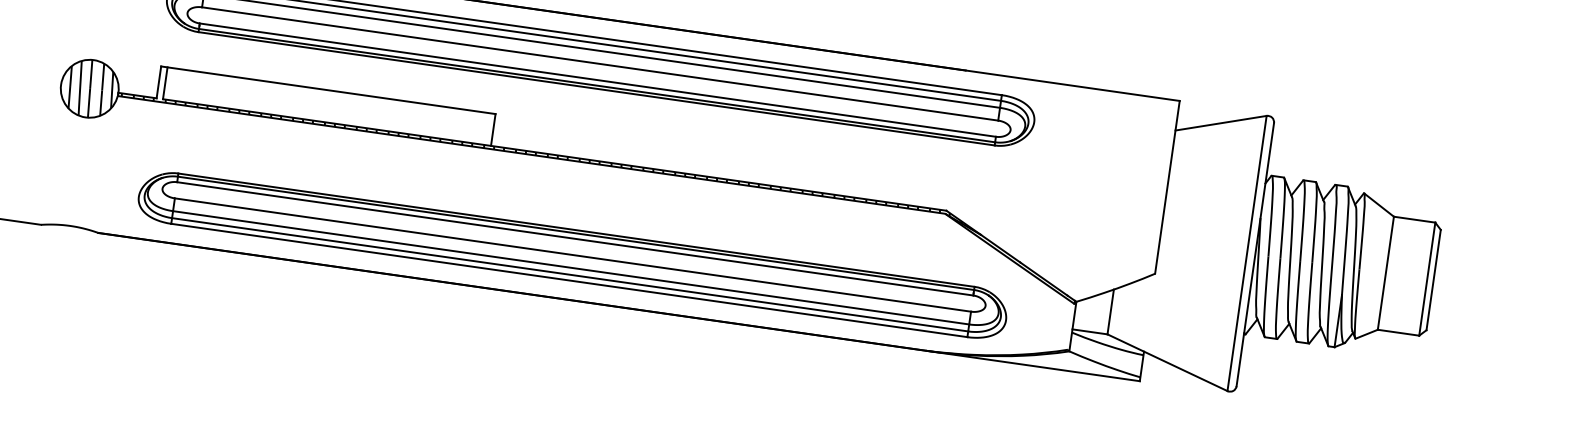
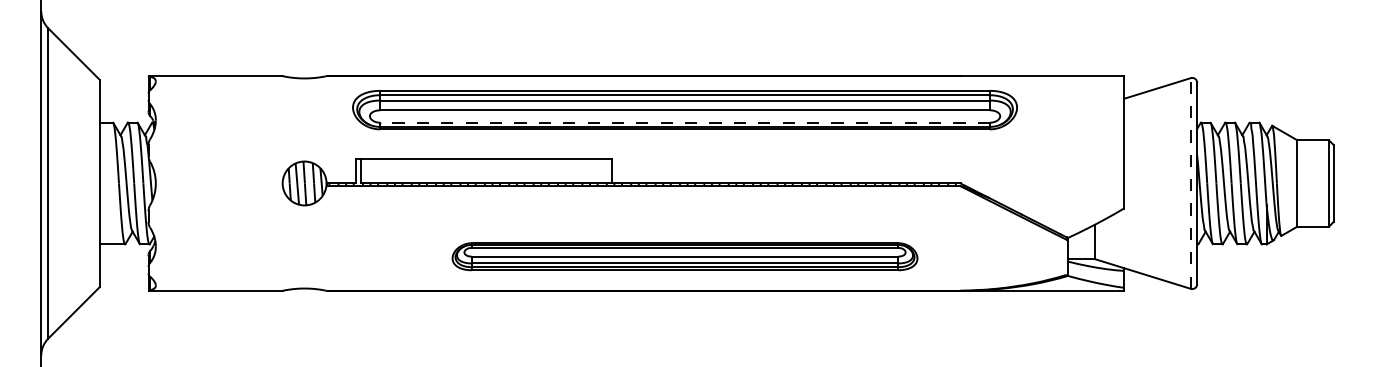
line: (598, 79) -> (685, 122), solid -> dashed
line: (1246, 253) -> (1190, 183), solid -> dashed
part: (572, 254) -> (684, 256), size x0.7

